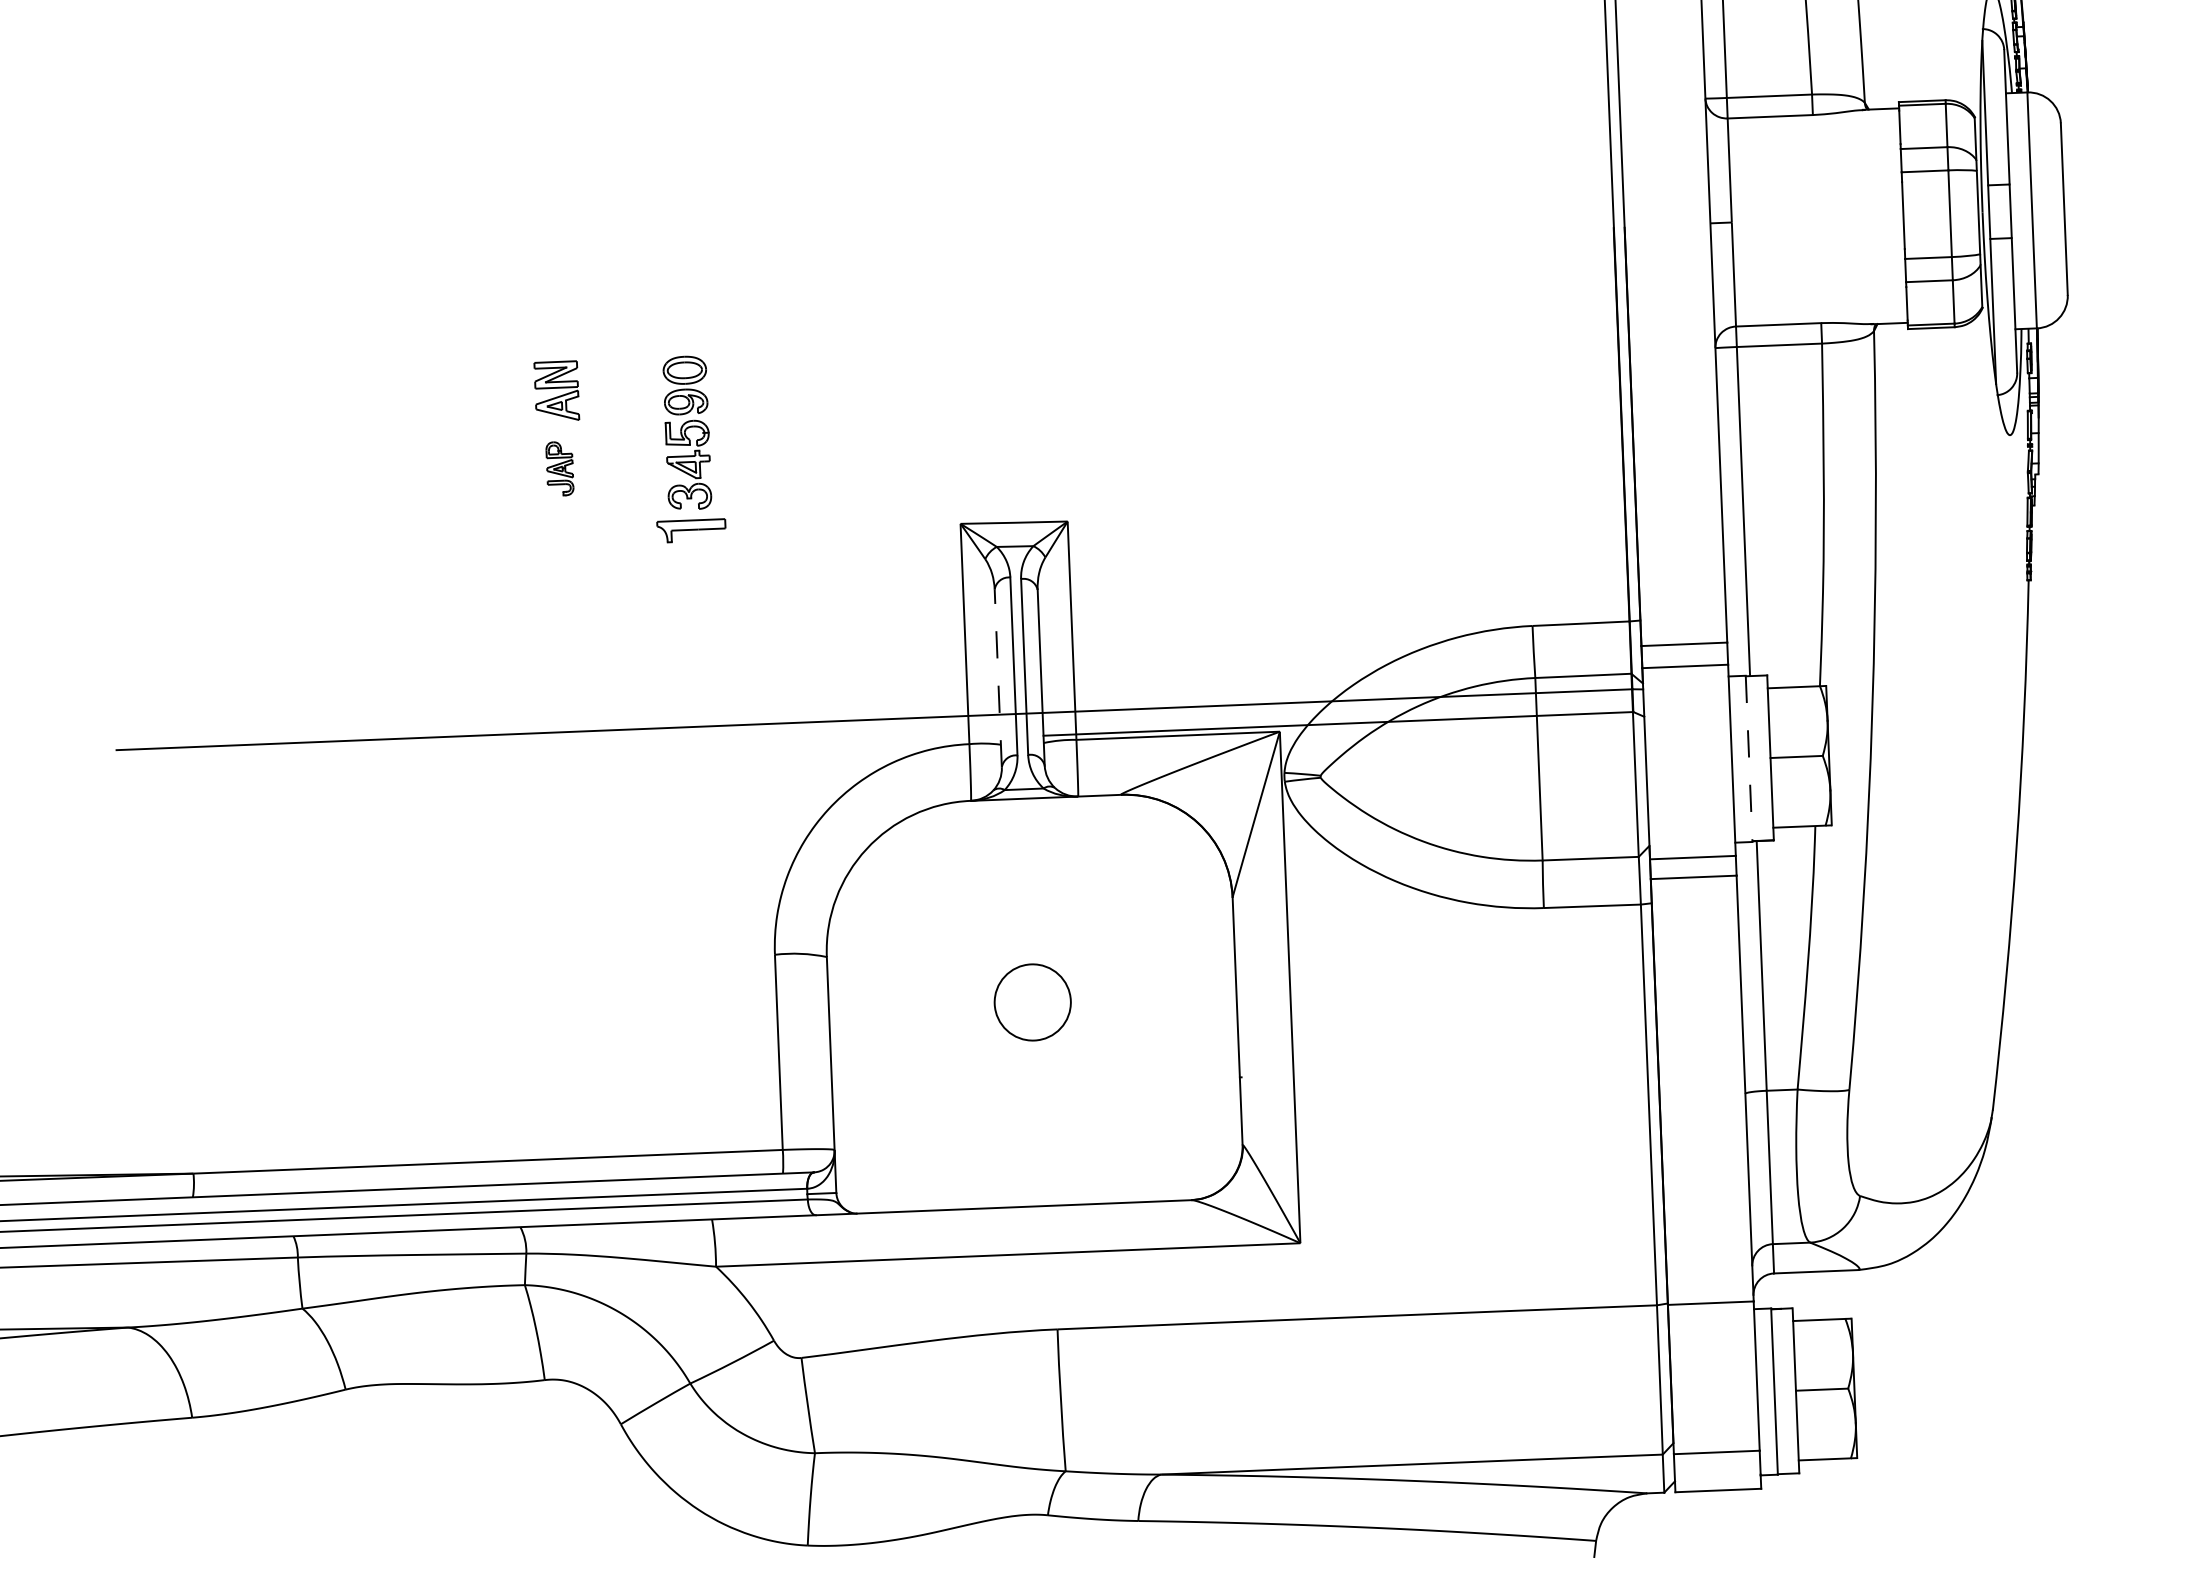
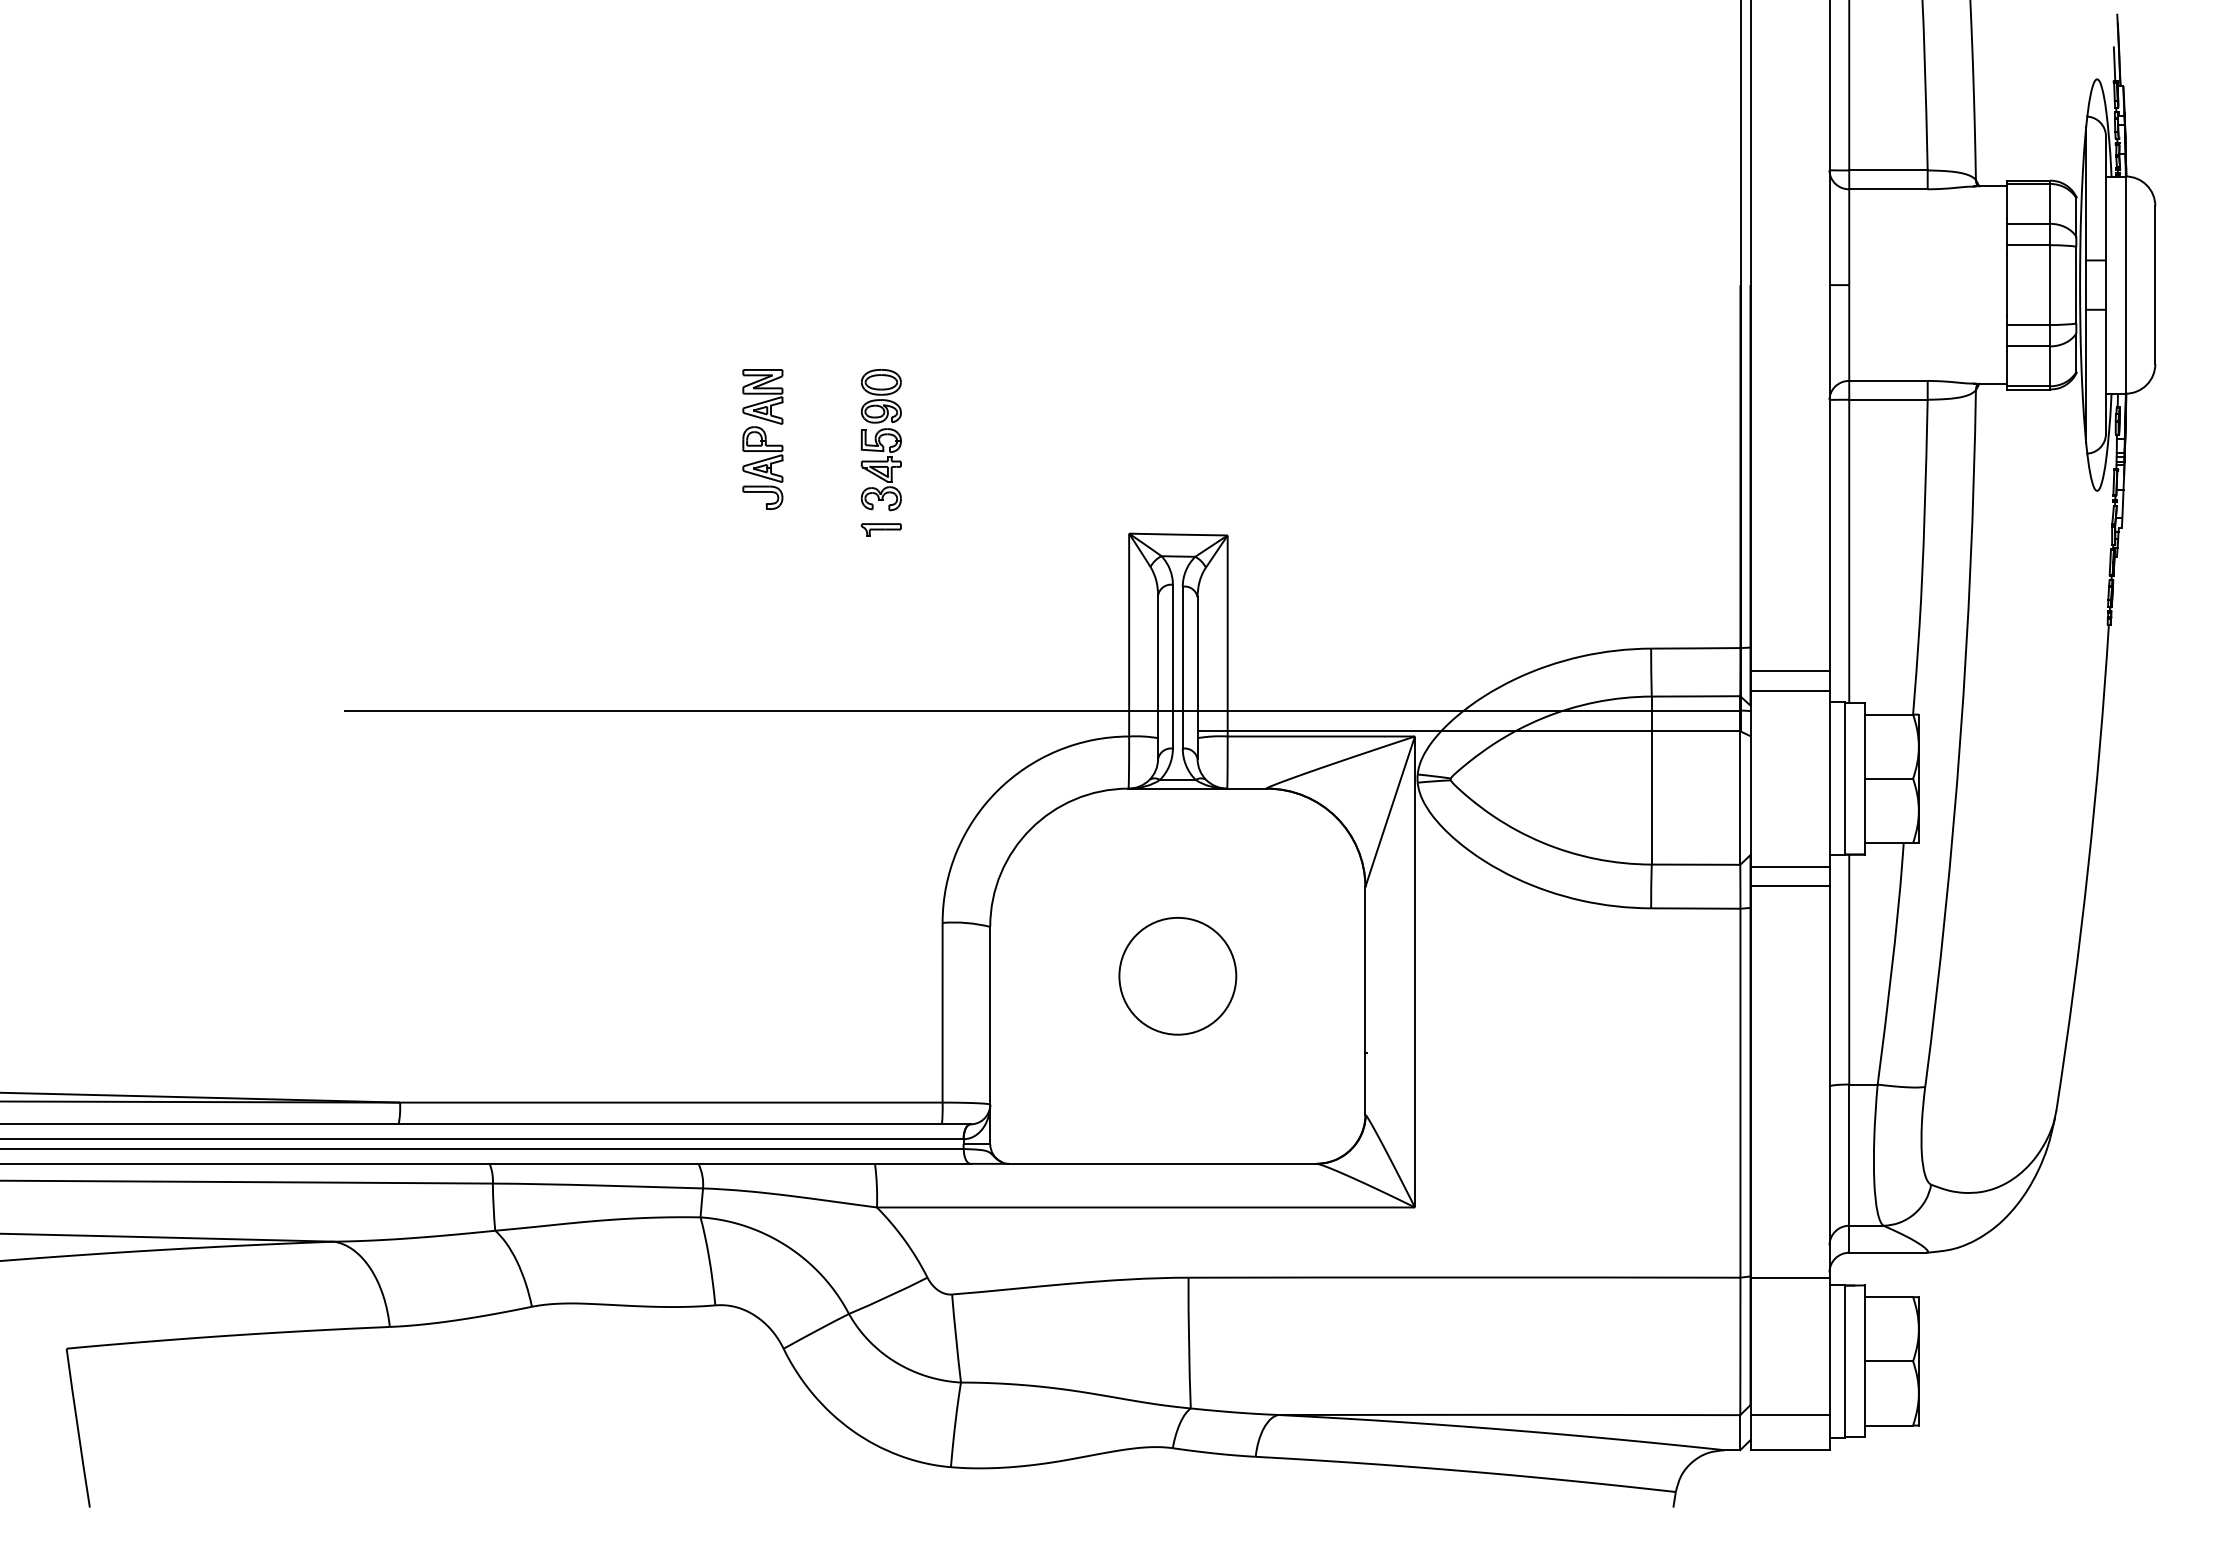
part: (559, 469) -> (762, 468), size x1.67
part: (690, 530) -> (880, 529), size x0.62
line: (998, 678) -> (1158, 677), dashed -> solid
line: (1749, 758) -> (1845, 778), dashed -> solid
circle: (1032, 1001) -> (1177, 975), size x1.67

